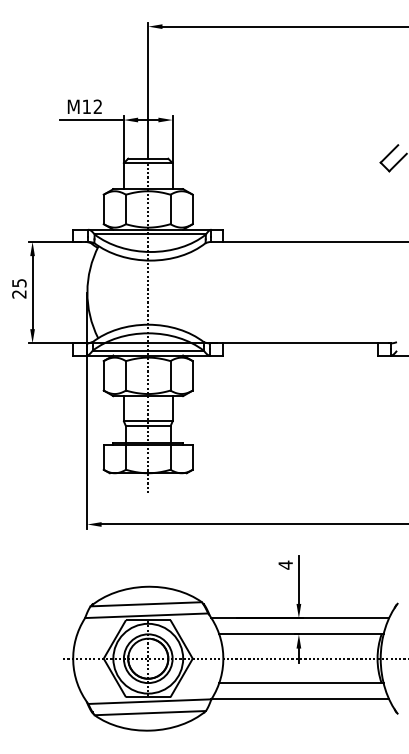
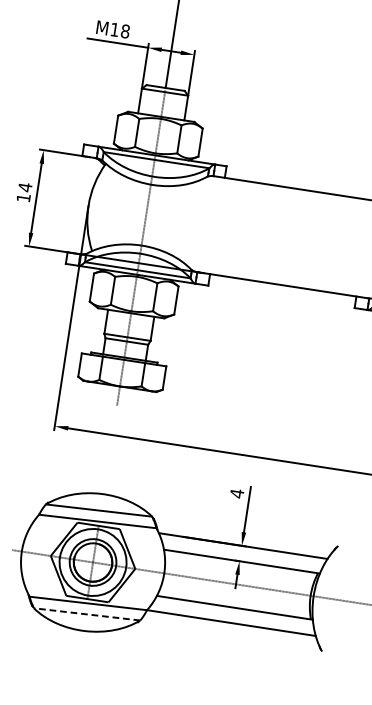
text: (97, 106) -> (125, 31), M12 -> M18
text: (19, 288) -> (24, 192), 25 -> 14
line: (150, 713) -> (87, 614), solid -> dashed

